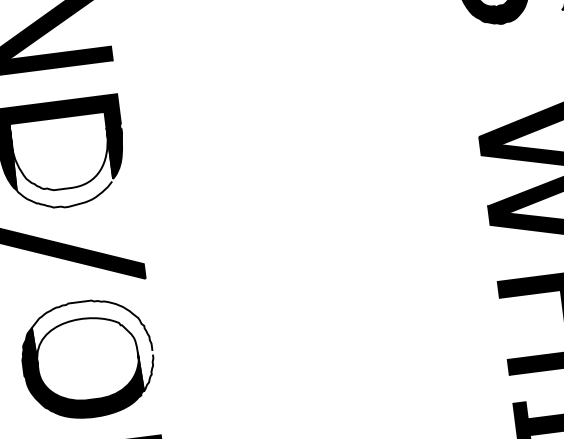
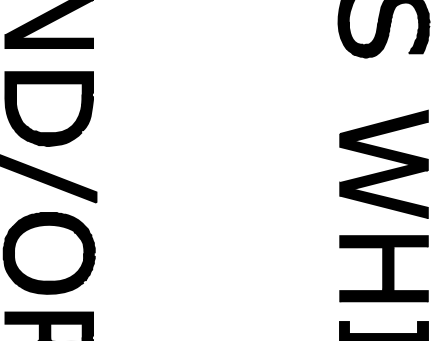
fill: (61, 162) -> (48, 114), added
fill: (92, 348) -> (53, 246), added

